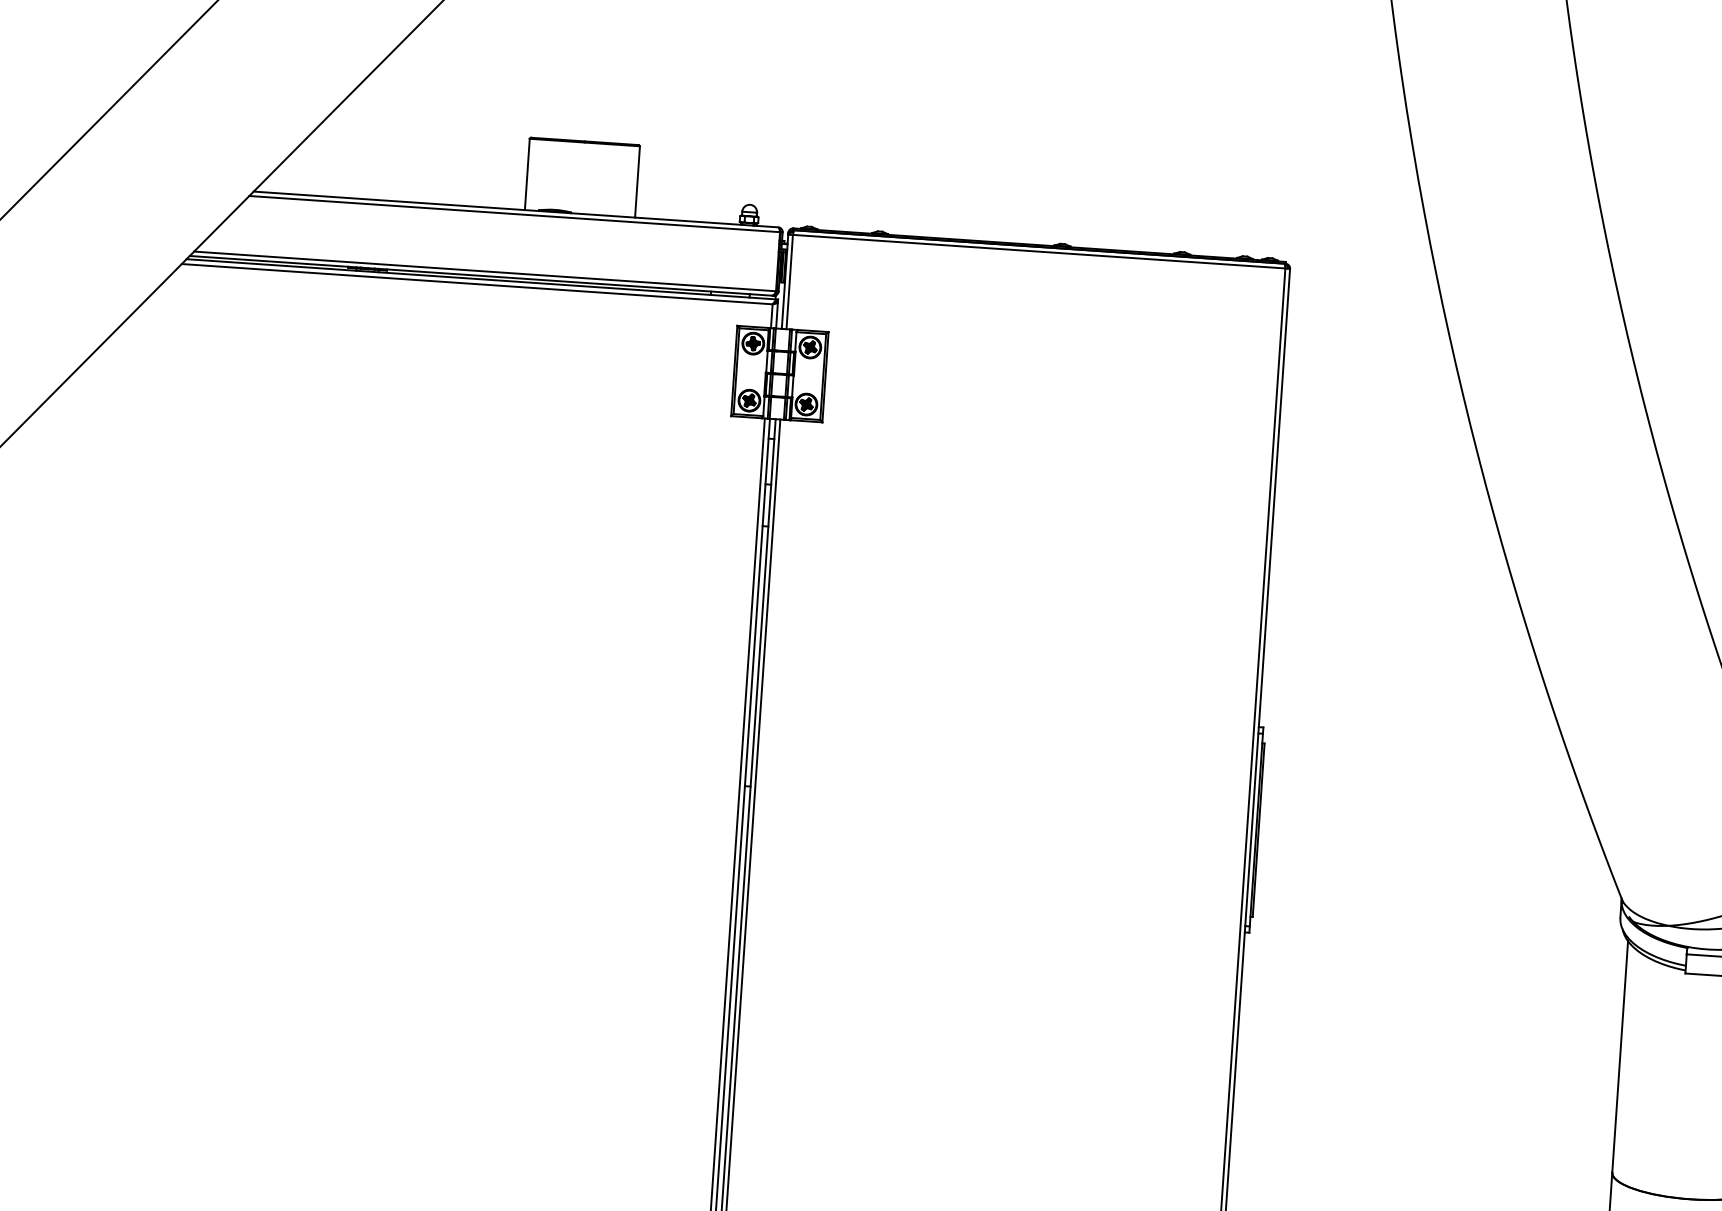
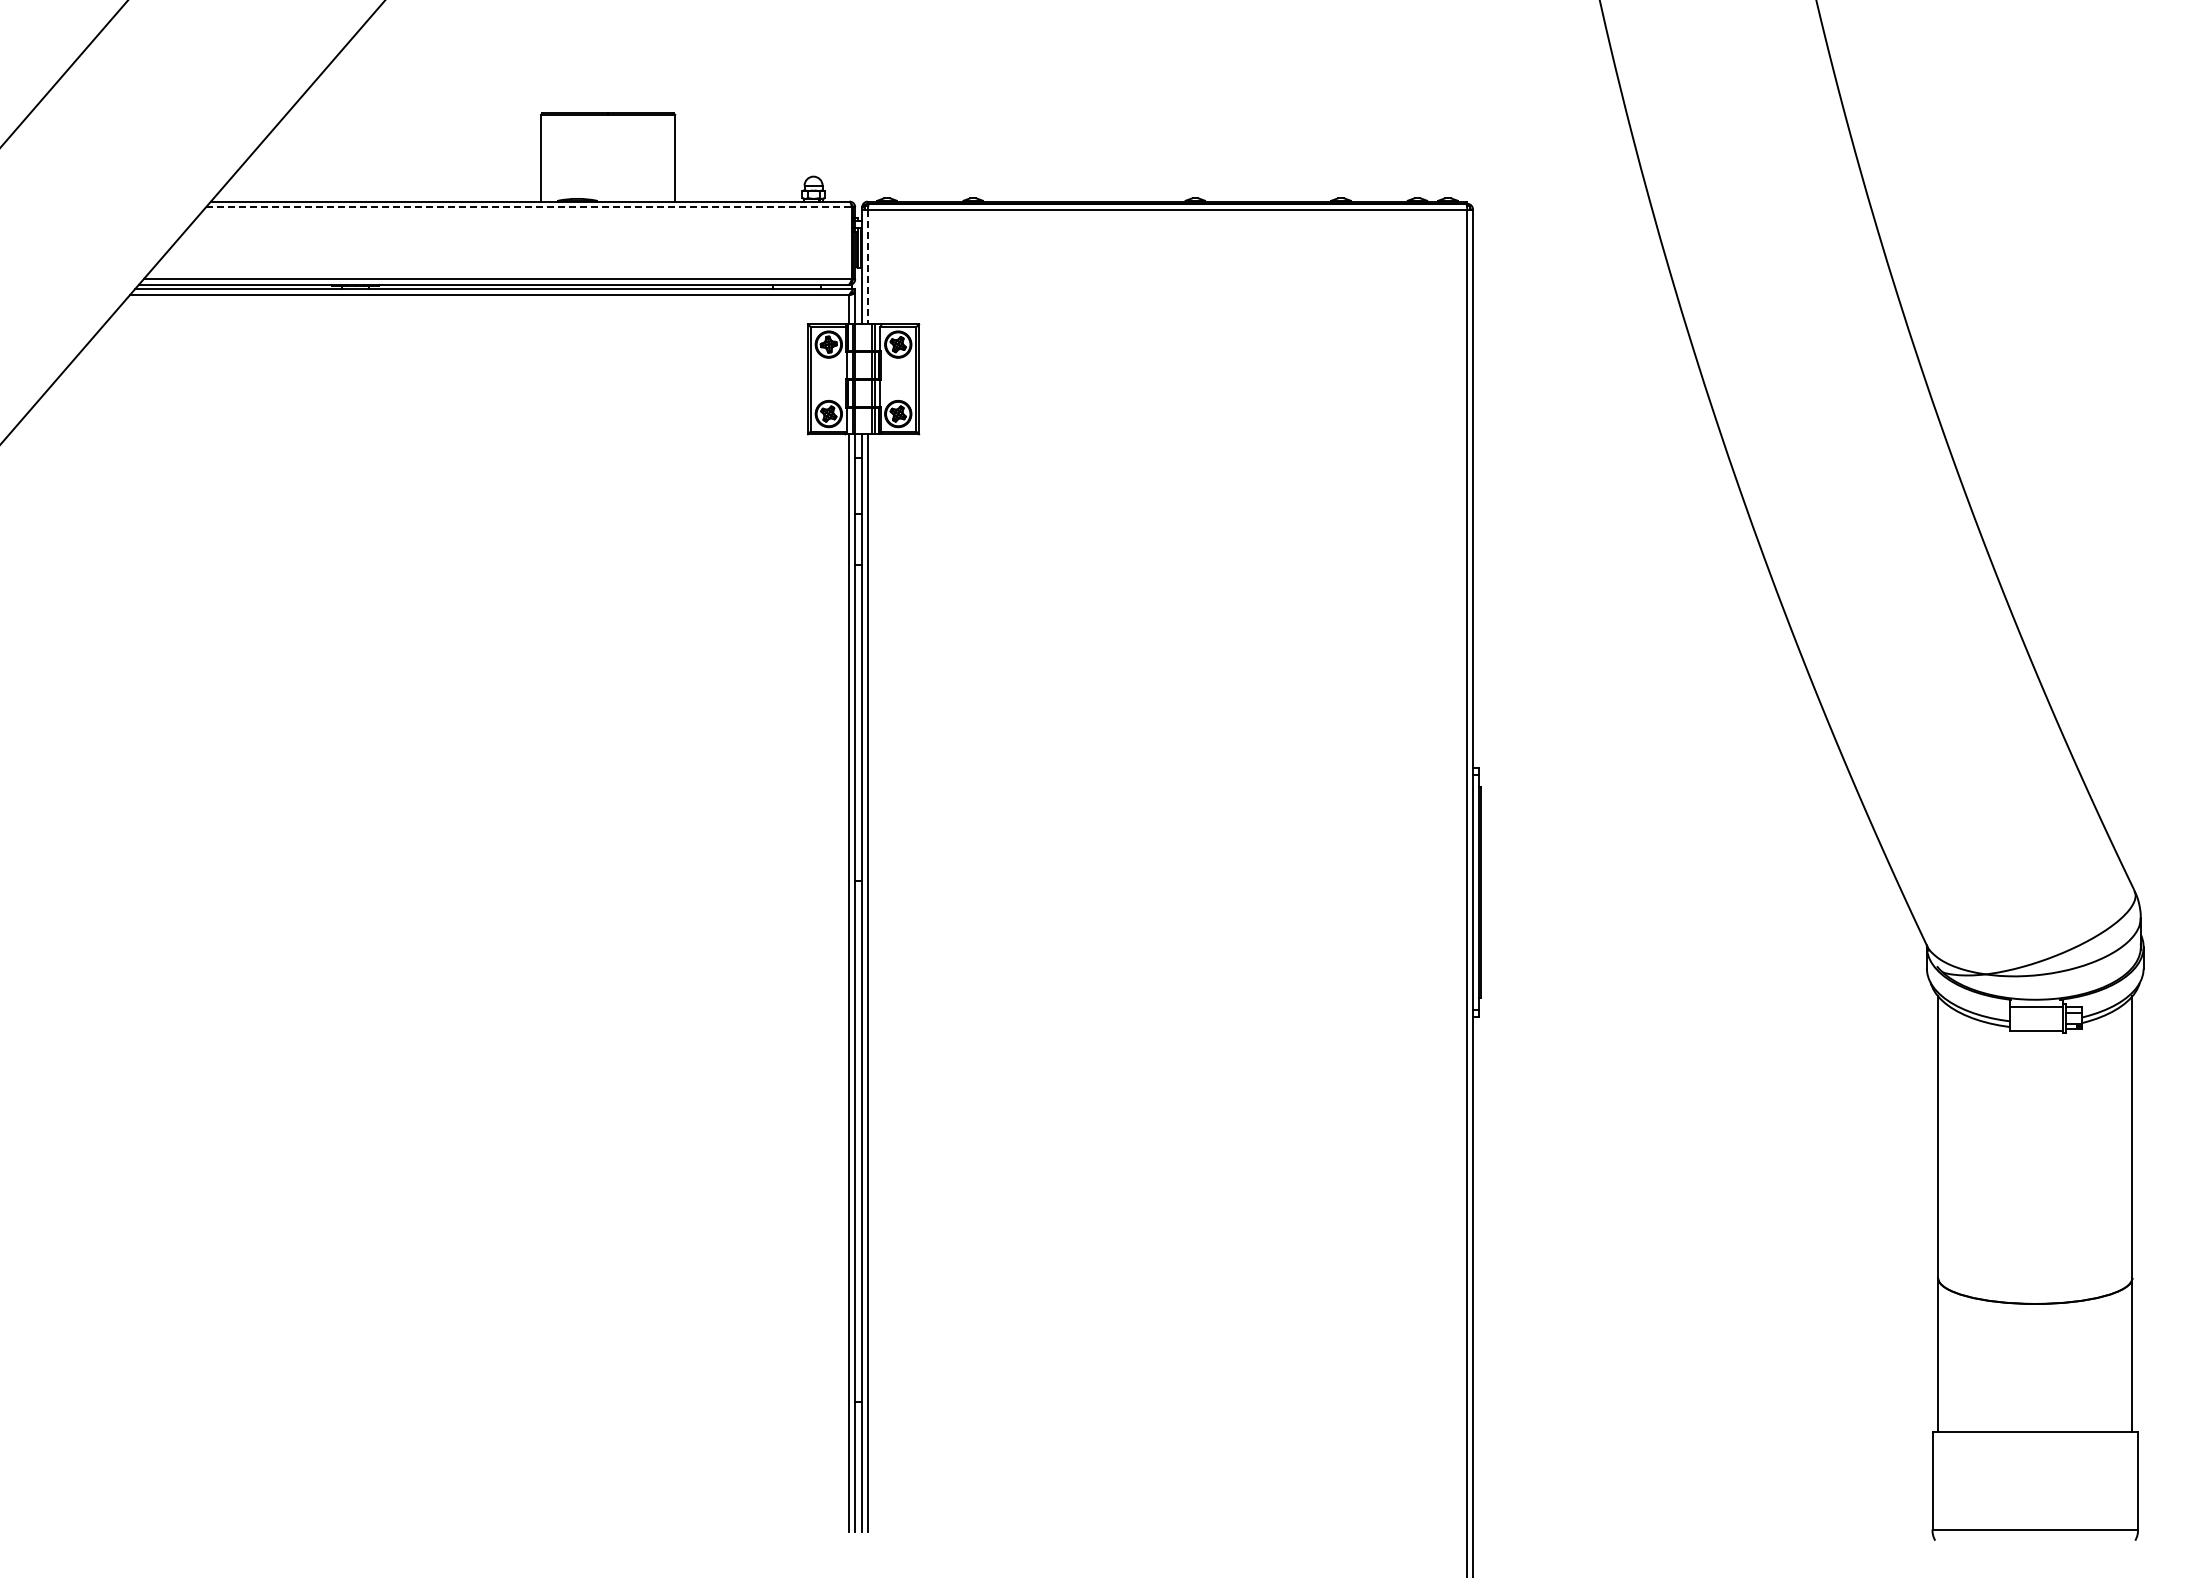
line: (515, 214) -> (529, 207), solid -> dashed
line: (789, 282) -> (867, 267), solid -> dashed

